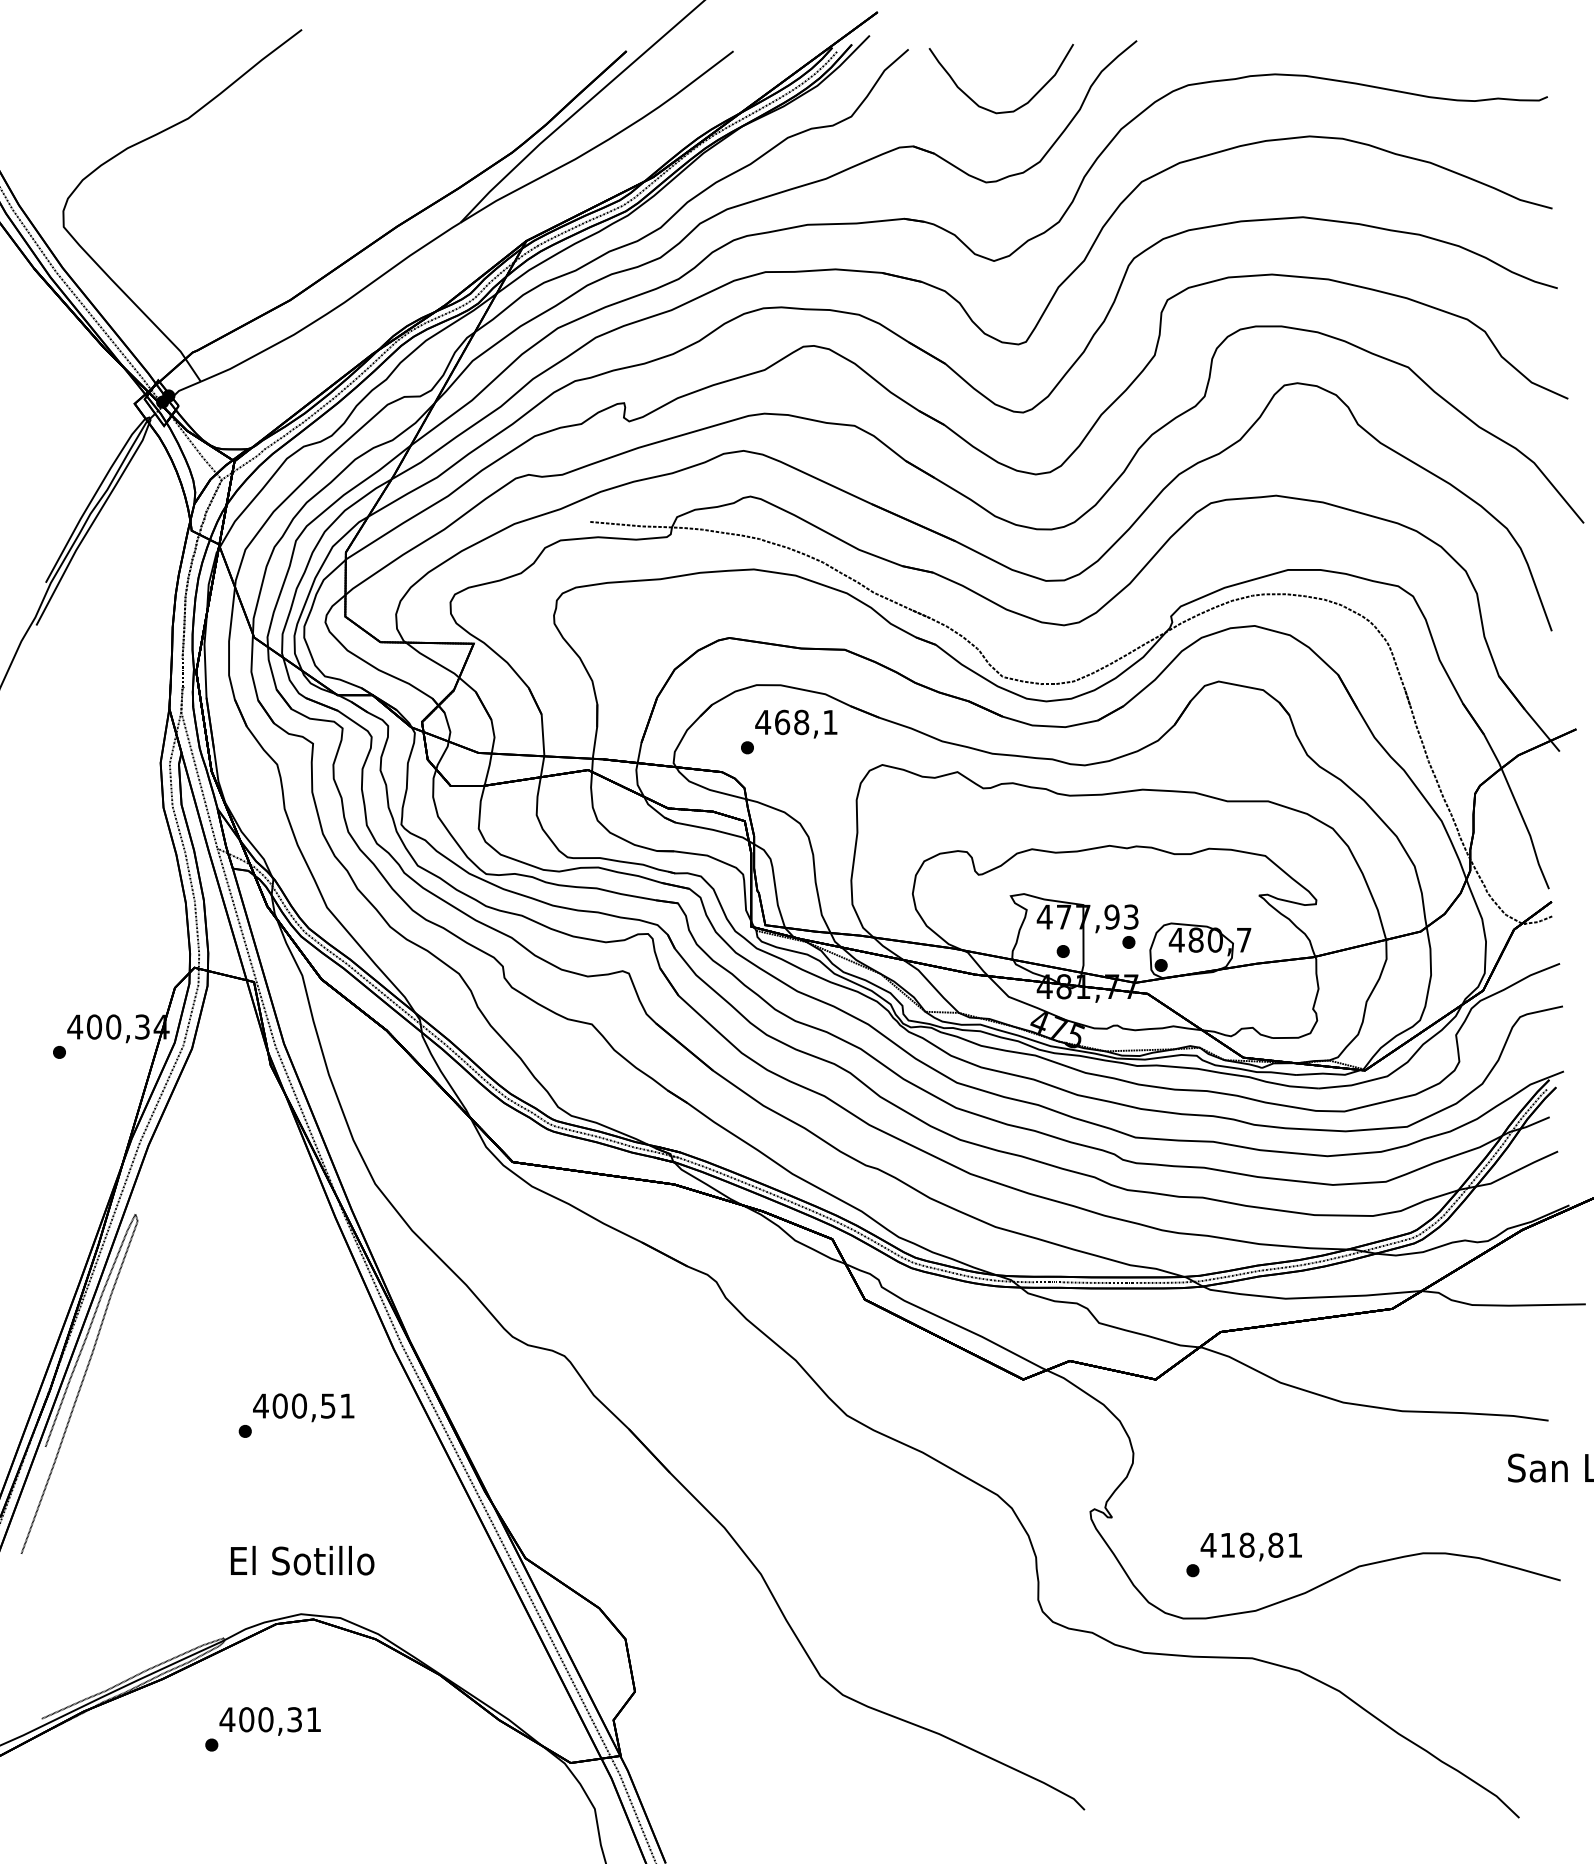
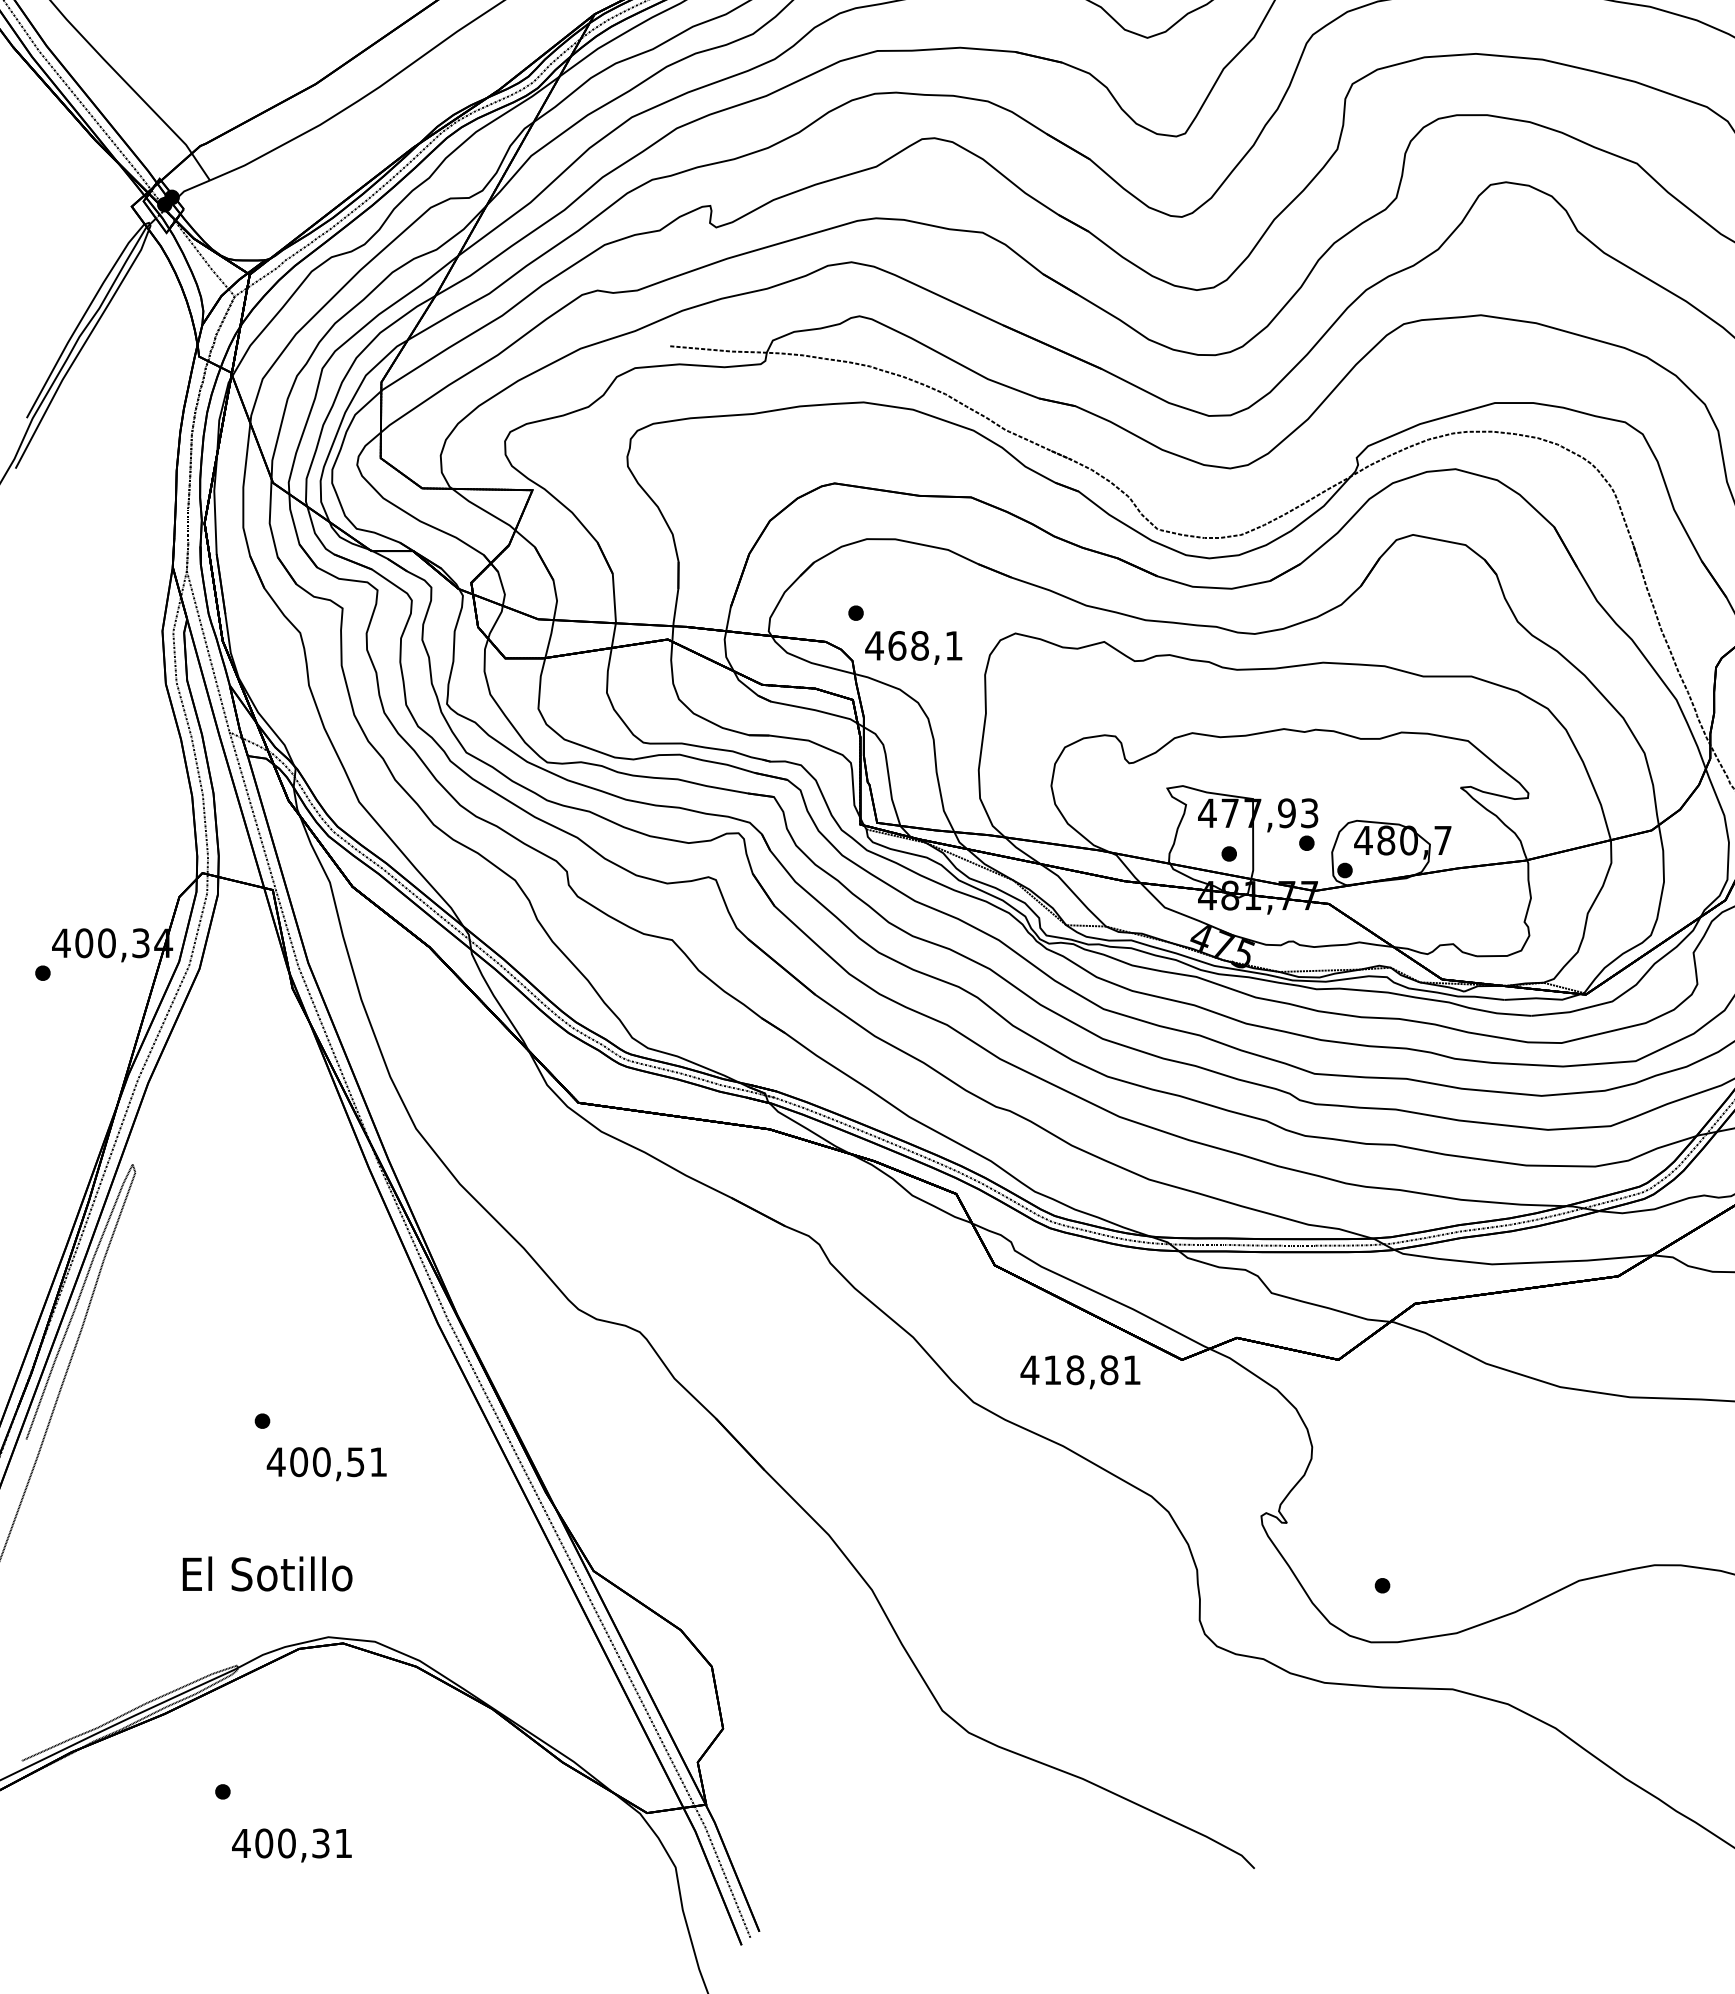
text: (796, 723) -> (913, 647), moved
text: (303, 1407) -> (326, 1463), moved
text: (1250, 1546) -> (1079, 1371), moved
text: (302, 1560) -> (267, 1573), moved
text: (269, 1721) -> (291, 1845), moved

